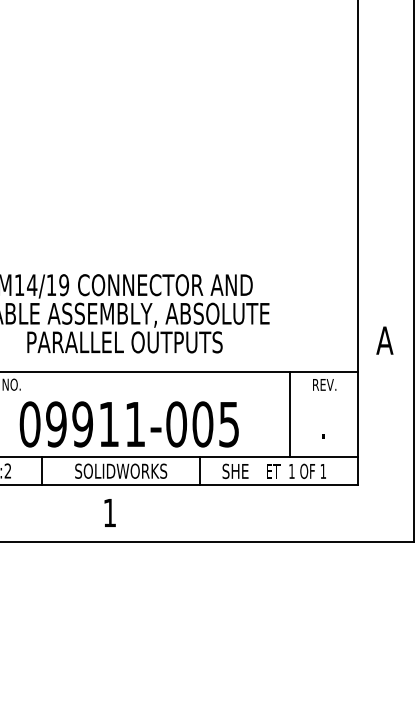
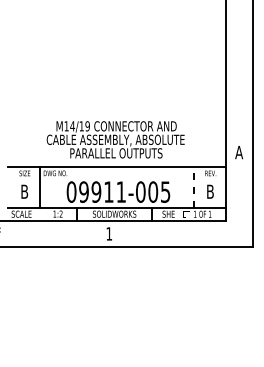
line: (290, 412) -> (194, 186), solid -> dashed
text: (324, 423) -> (210, 191), . -> B

